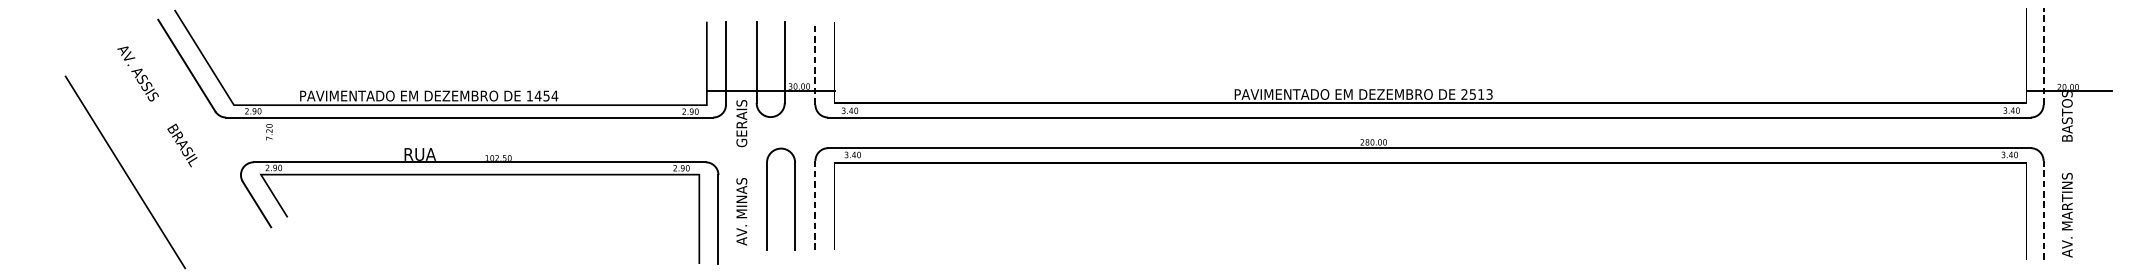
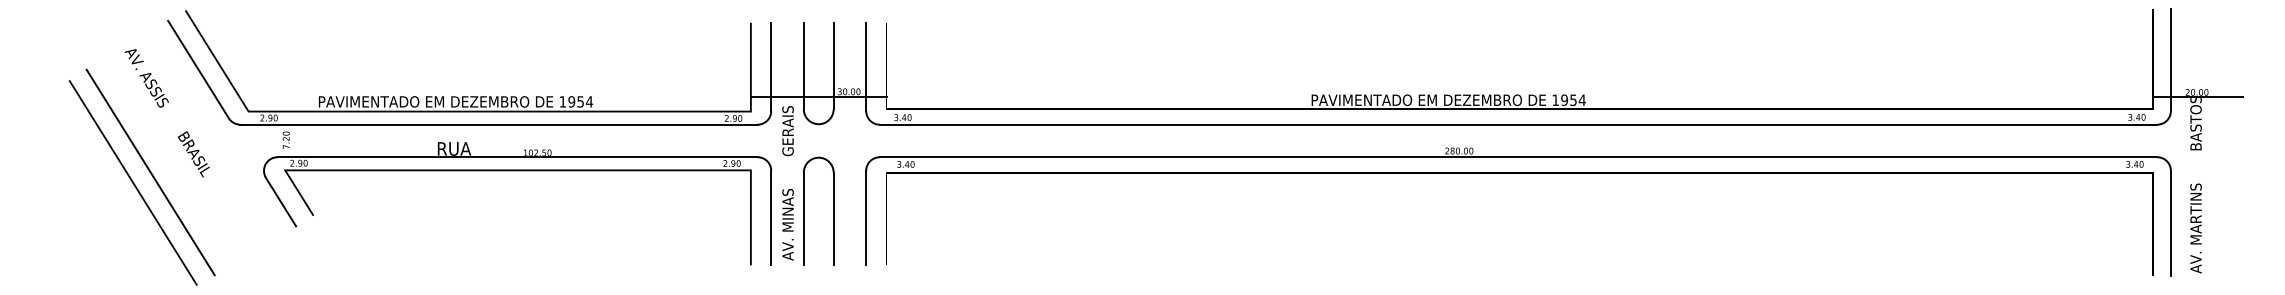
line: (2043, 56) -> (2170, 59), dashed -> solid
line: (815, 62) -> (866, 66), dashed -> solid
text: (1476, 94) -> (1568, 100), 2513 -> 1954
text: (537, 95) -> (571, 101), 1454 -> 1954
line: (141, 162) -> (150, 172), added
part: (479, 175) -> (517, 171), moved
part: (767, 198) -> (804, 210), moved
line: (815, 204) -> (866, 217), dashed -> solid
line: (2043, 210) -> (2170, 223), dashed -> solid

